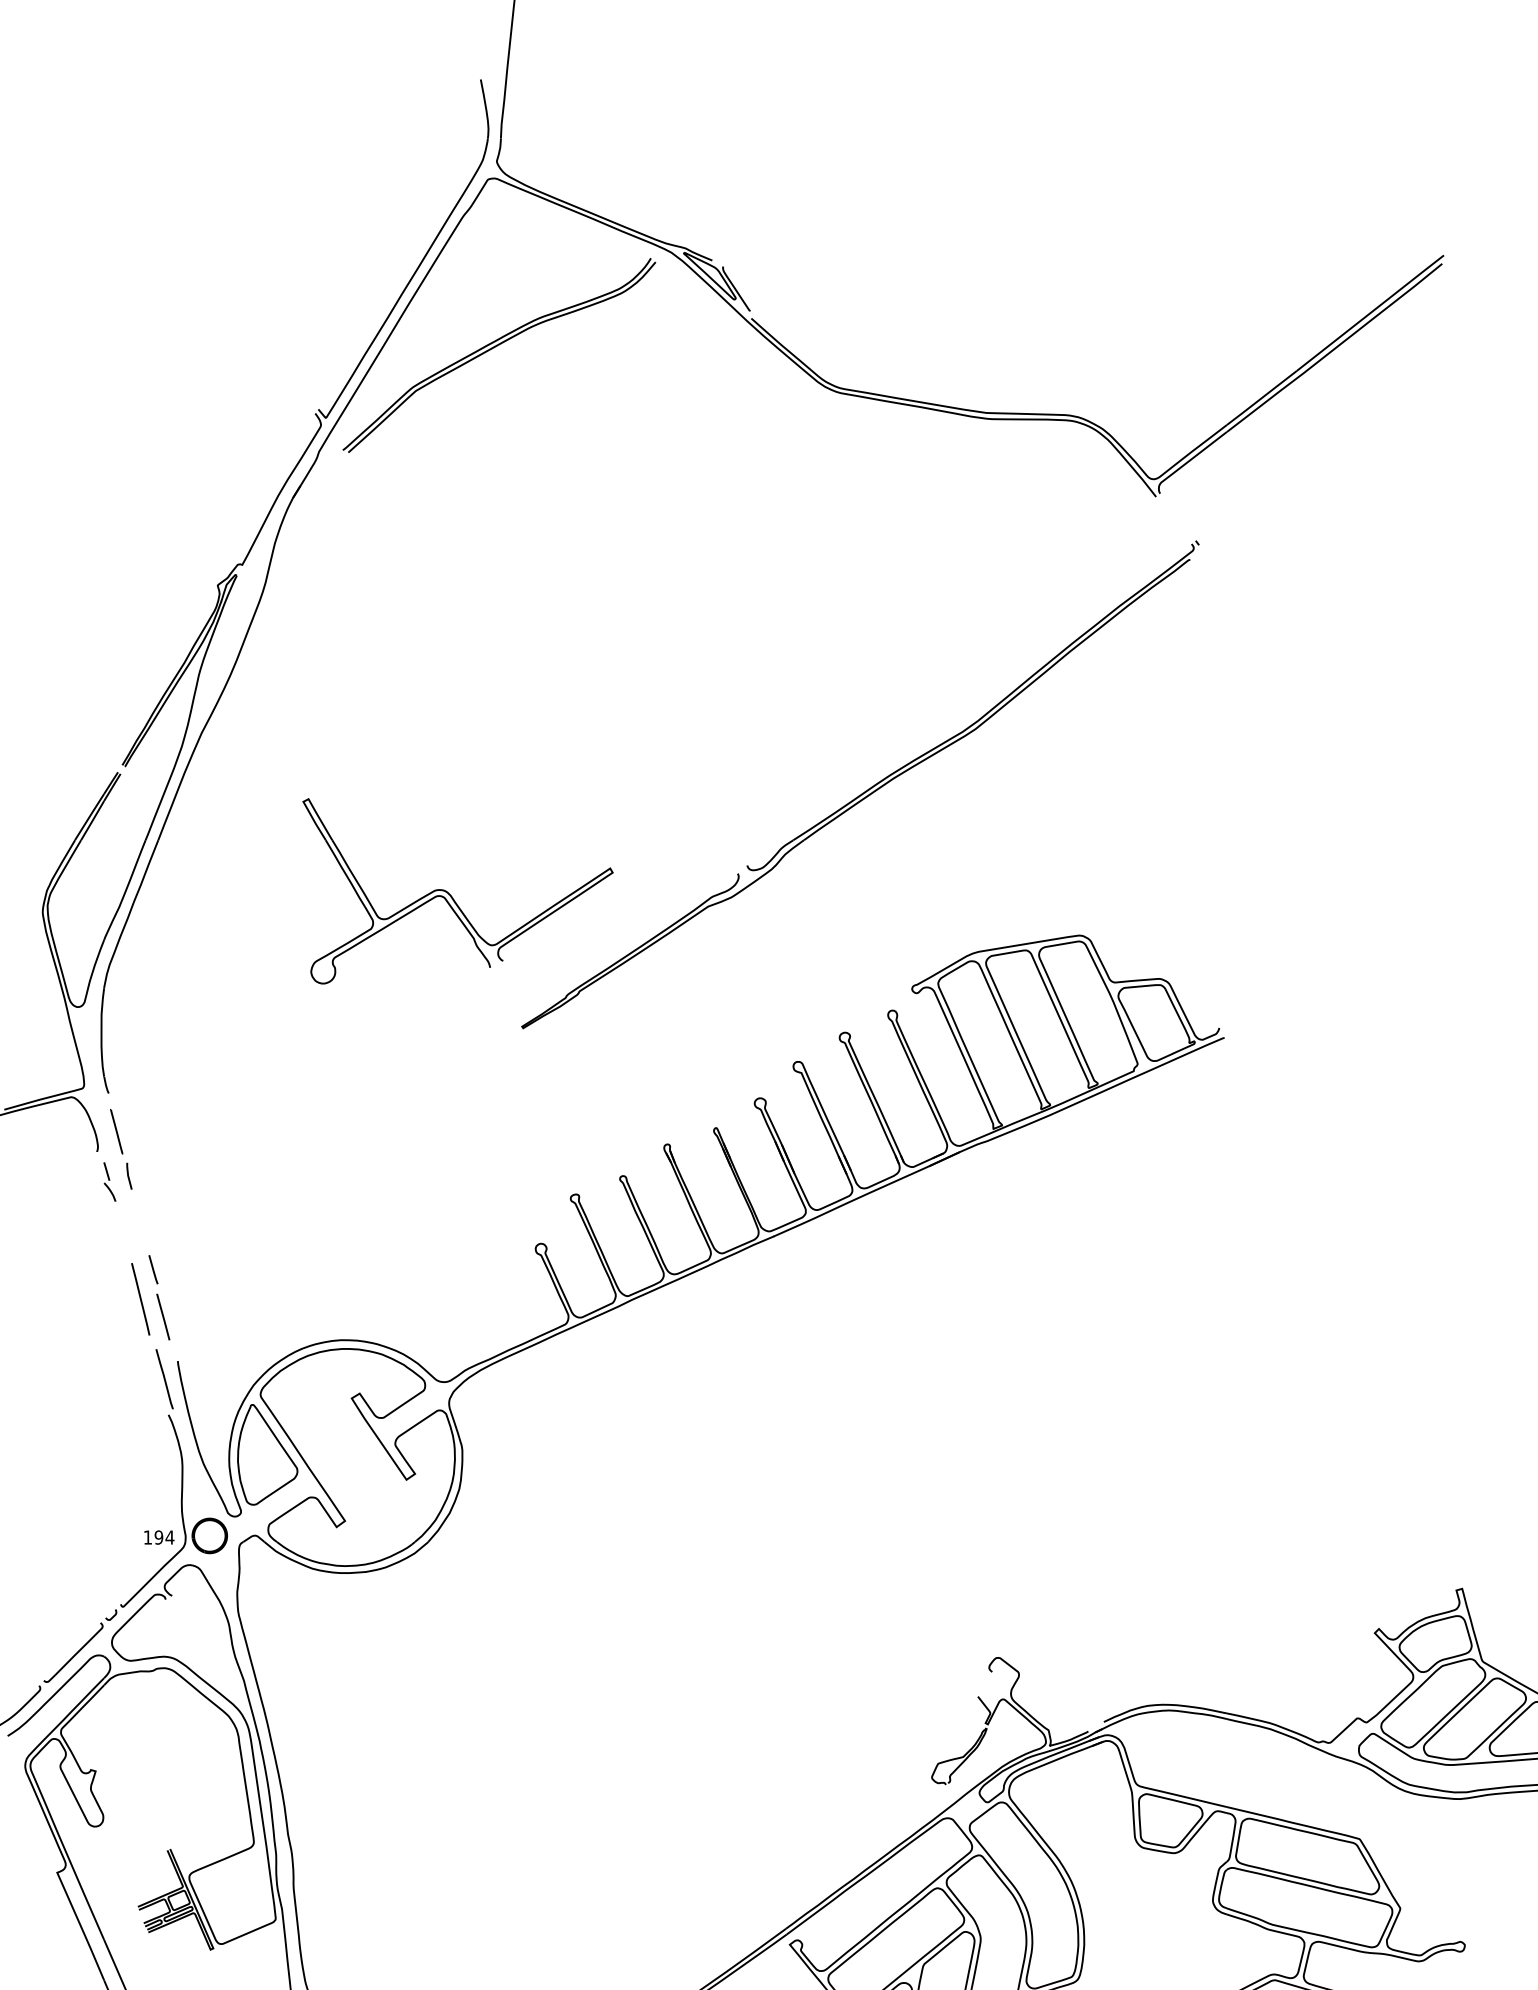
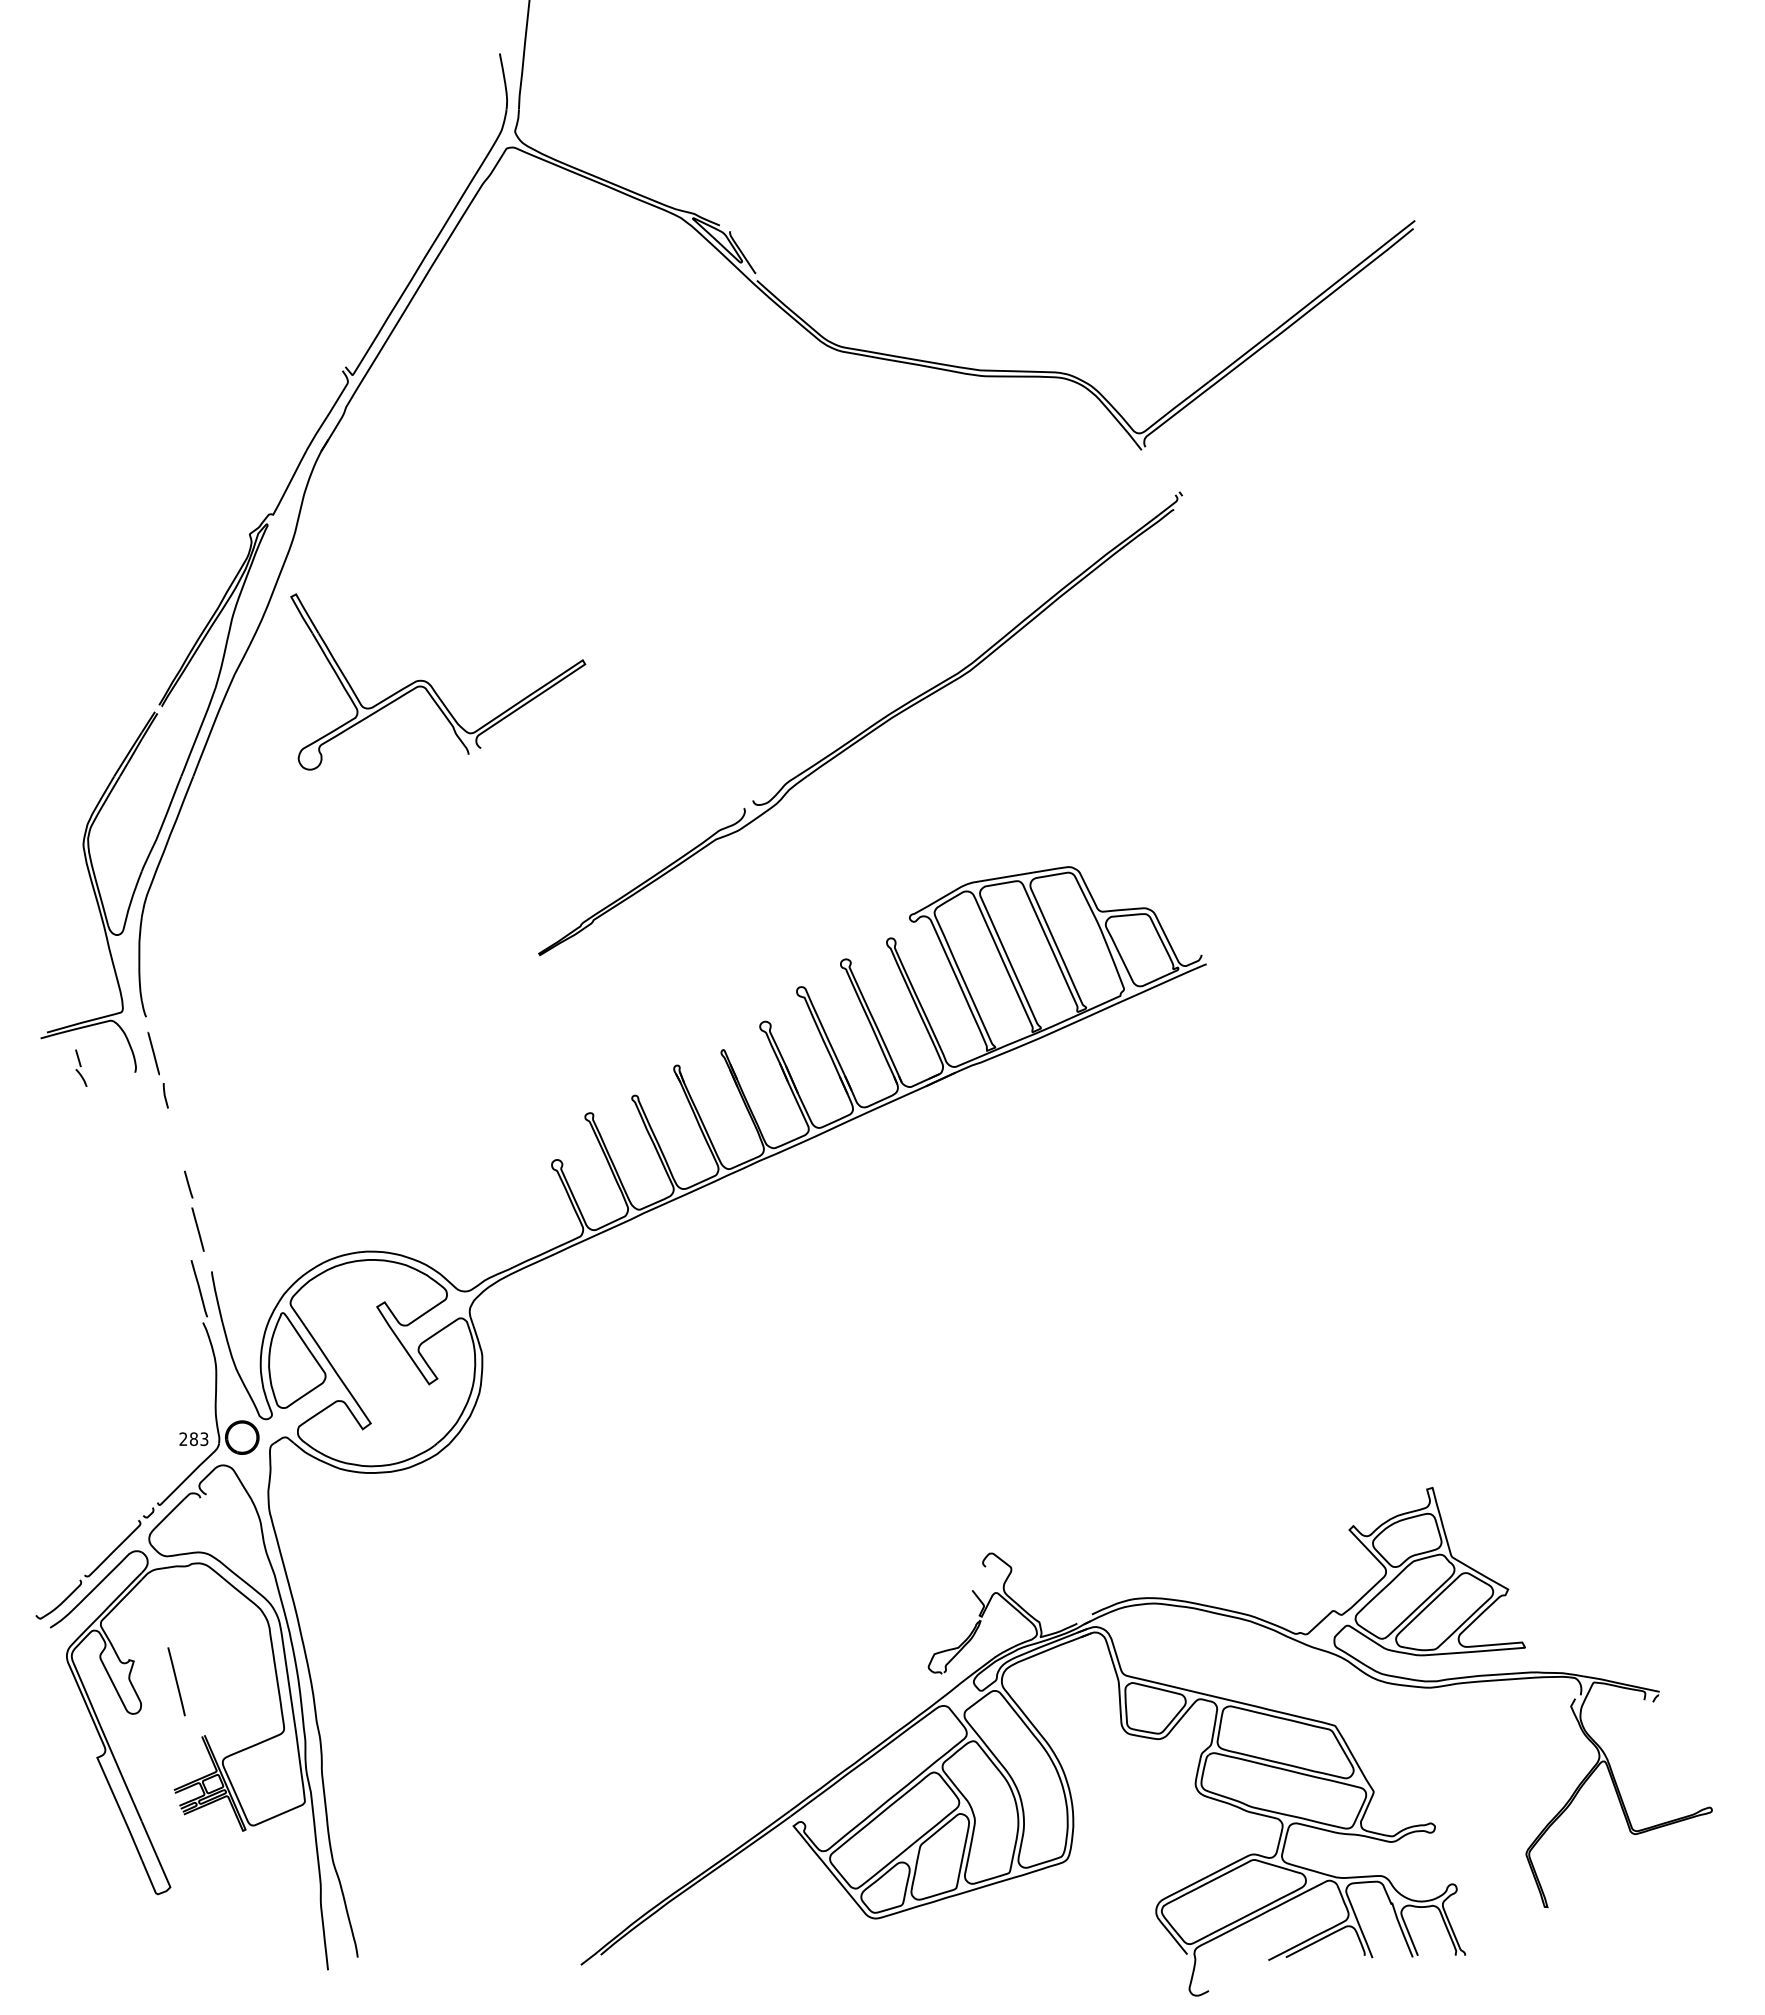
part: (495, 347) -> (513, 308), removed
part: (452, 896) -> (432, 686), moved
part: (110, 1181) -> (81, 1067), moved
line: (140, 1299) -> (176, 1681), moved
text: (158, 1537) -> (193, 1439), 194 -> 283

